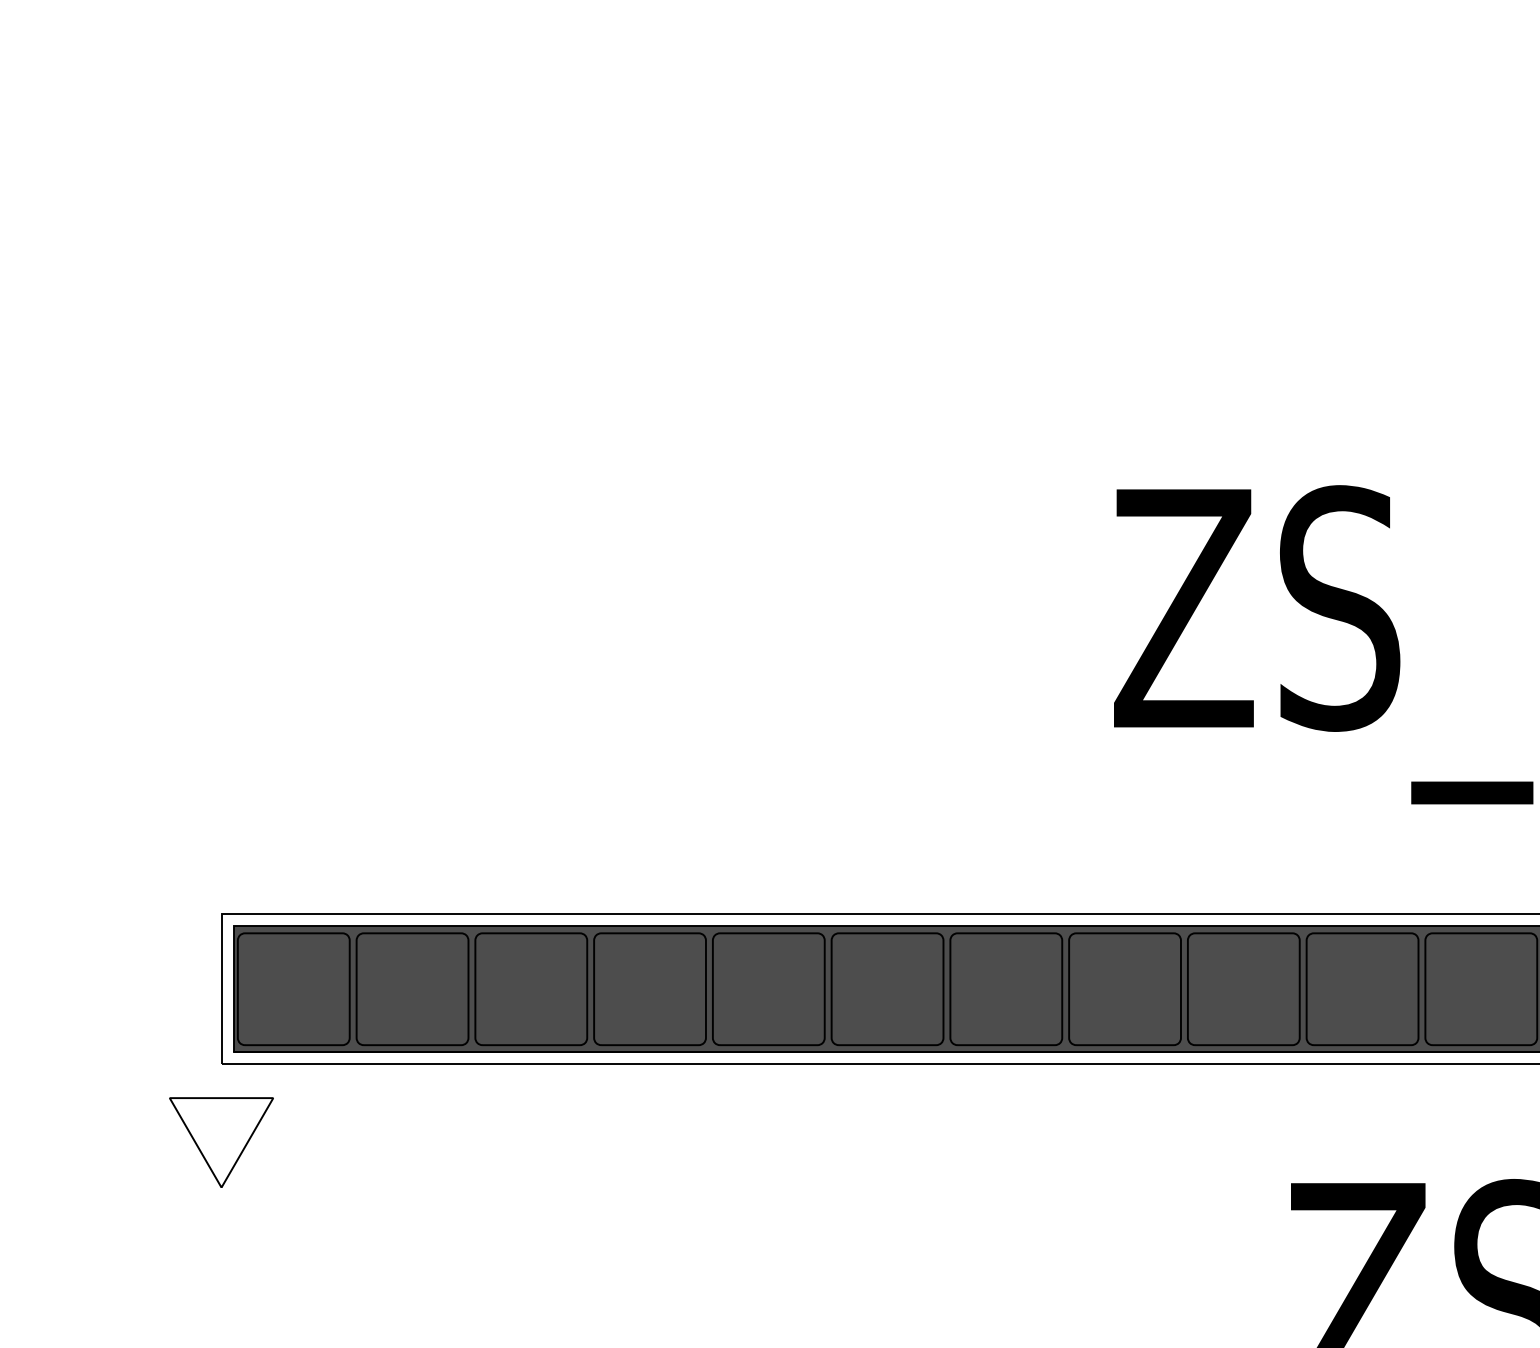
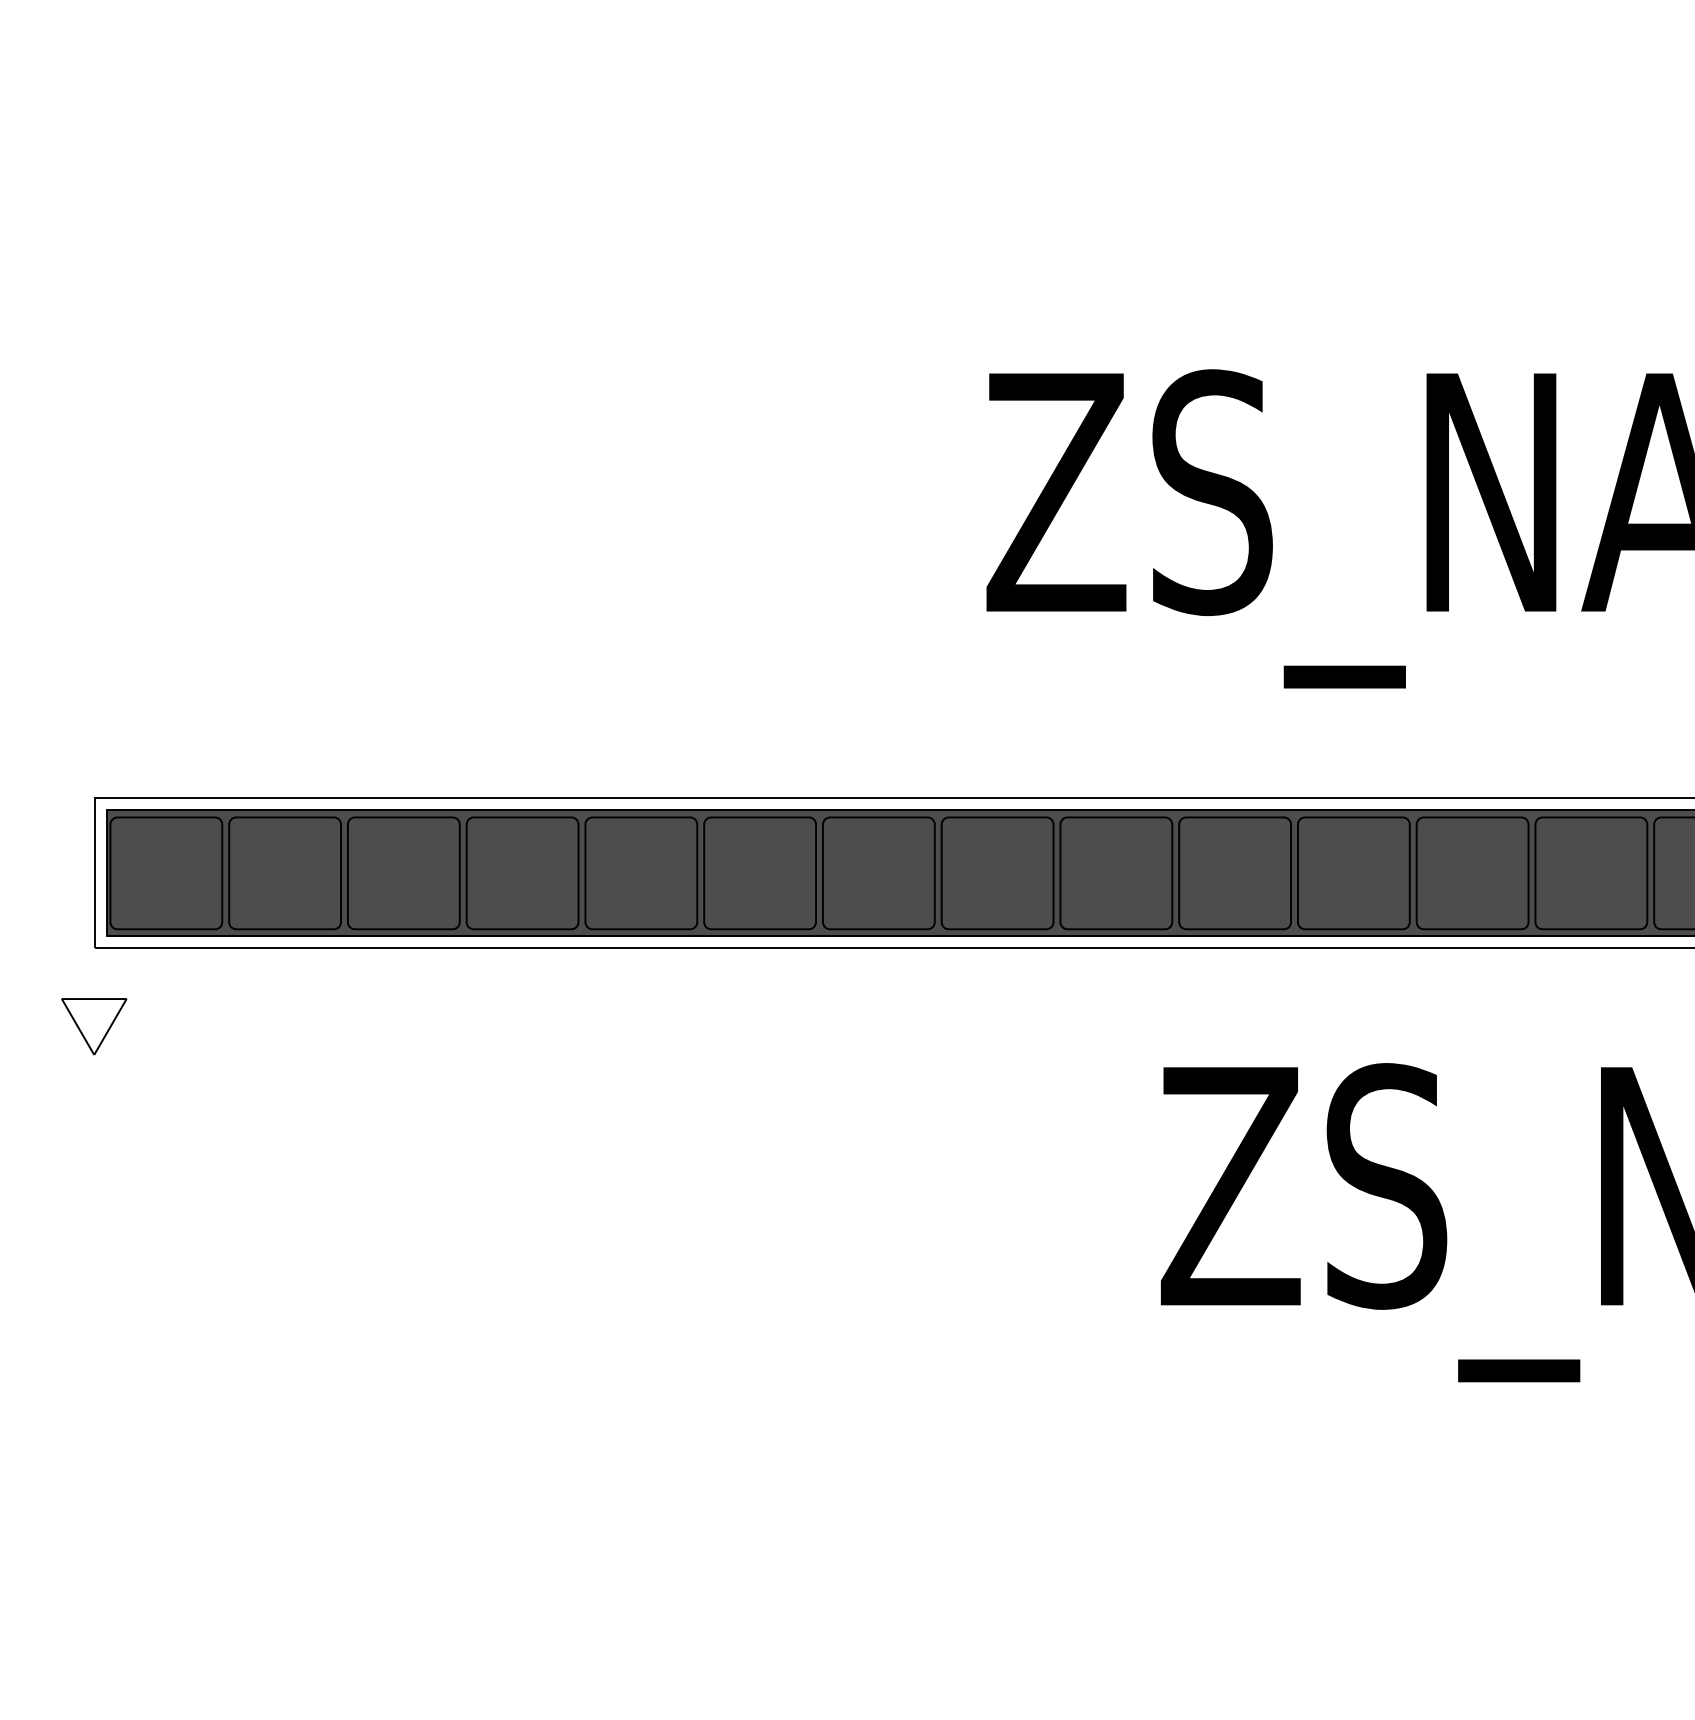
part: (221, 1142) -> (94, 1026), size x0.62

